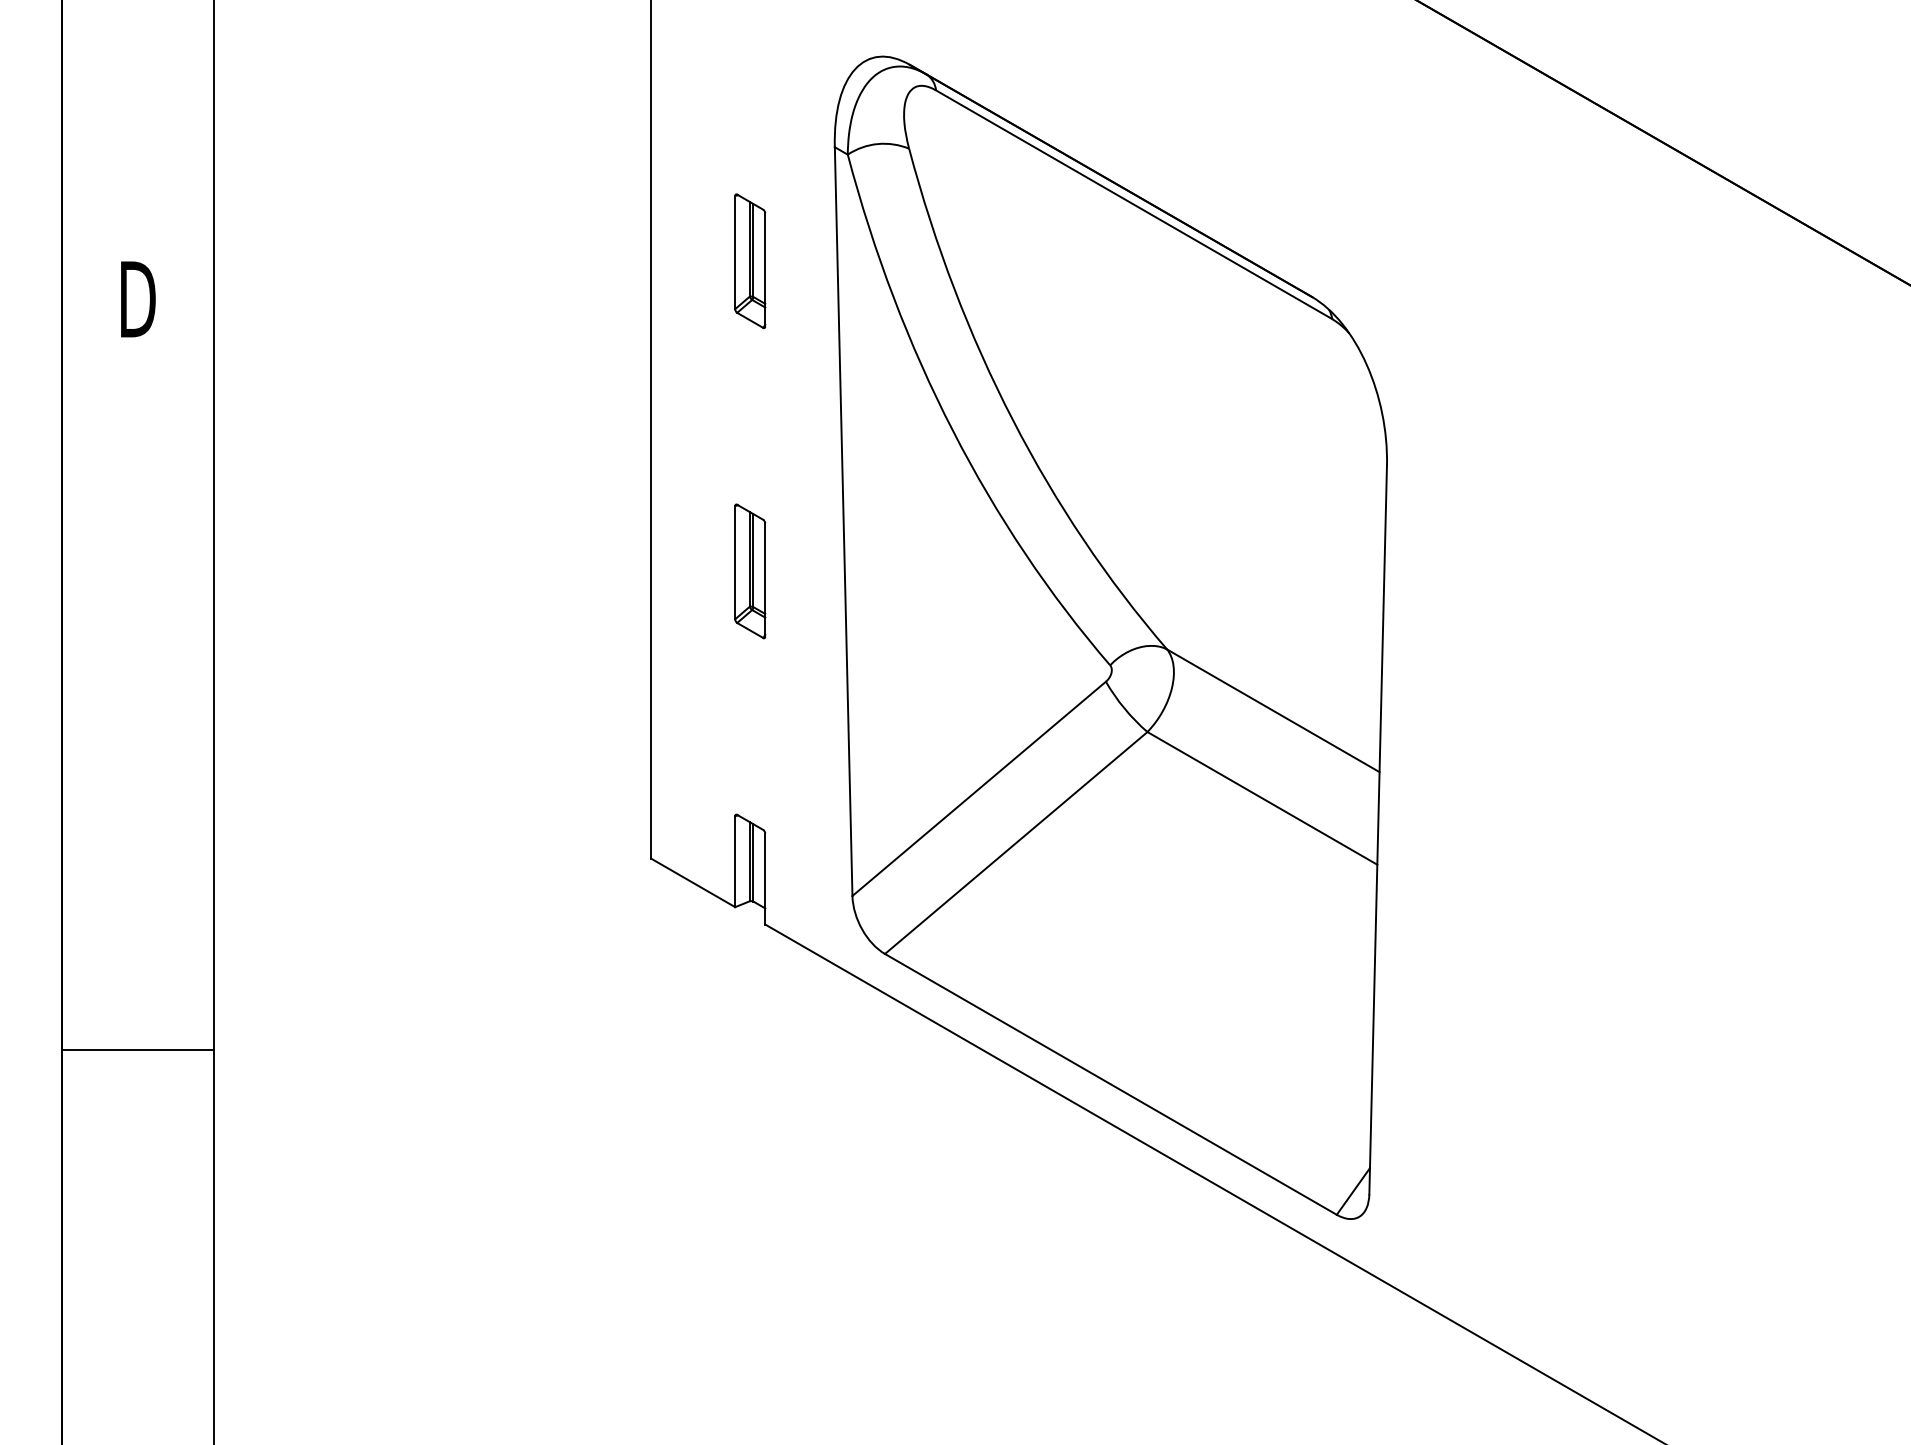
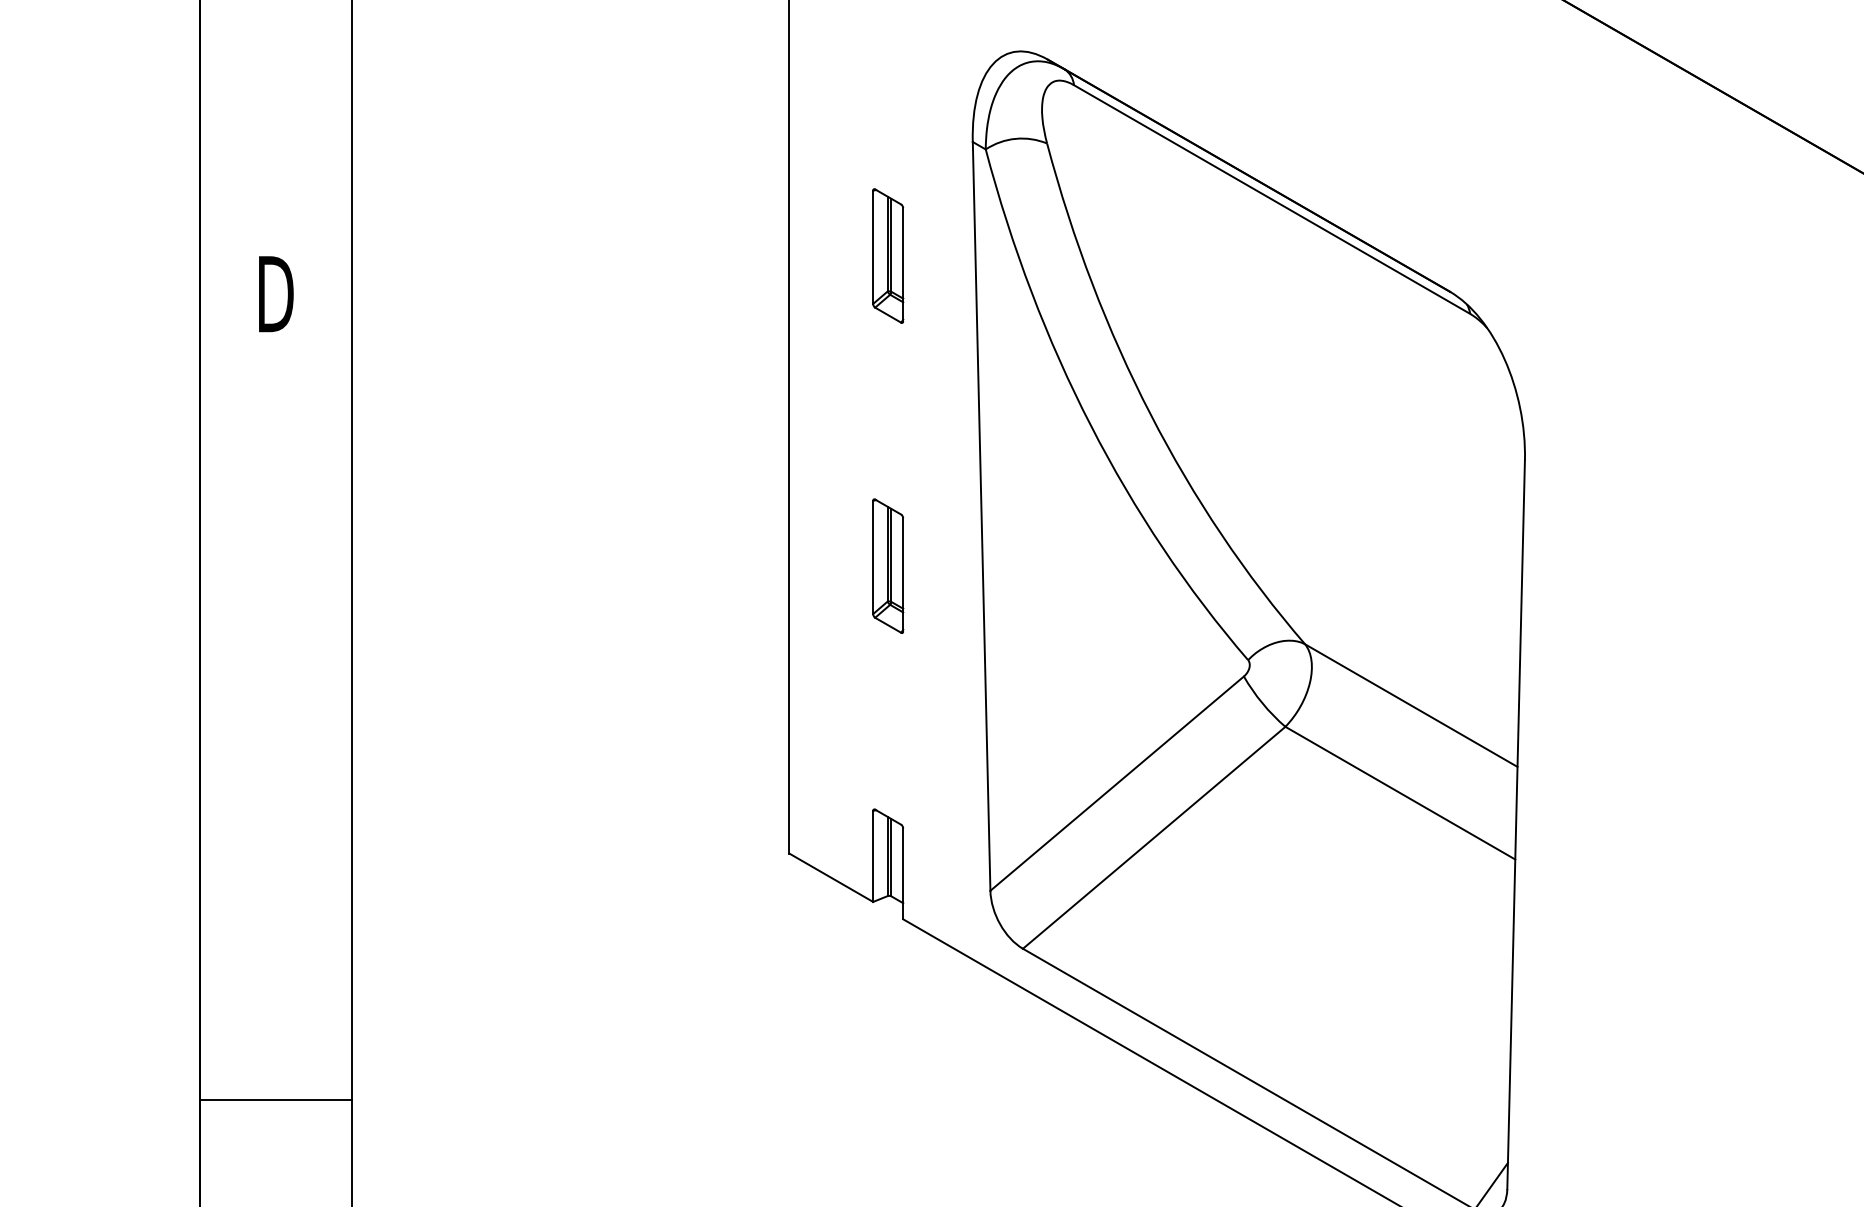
line: (138, 1049) -> (276, 1099), moved

